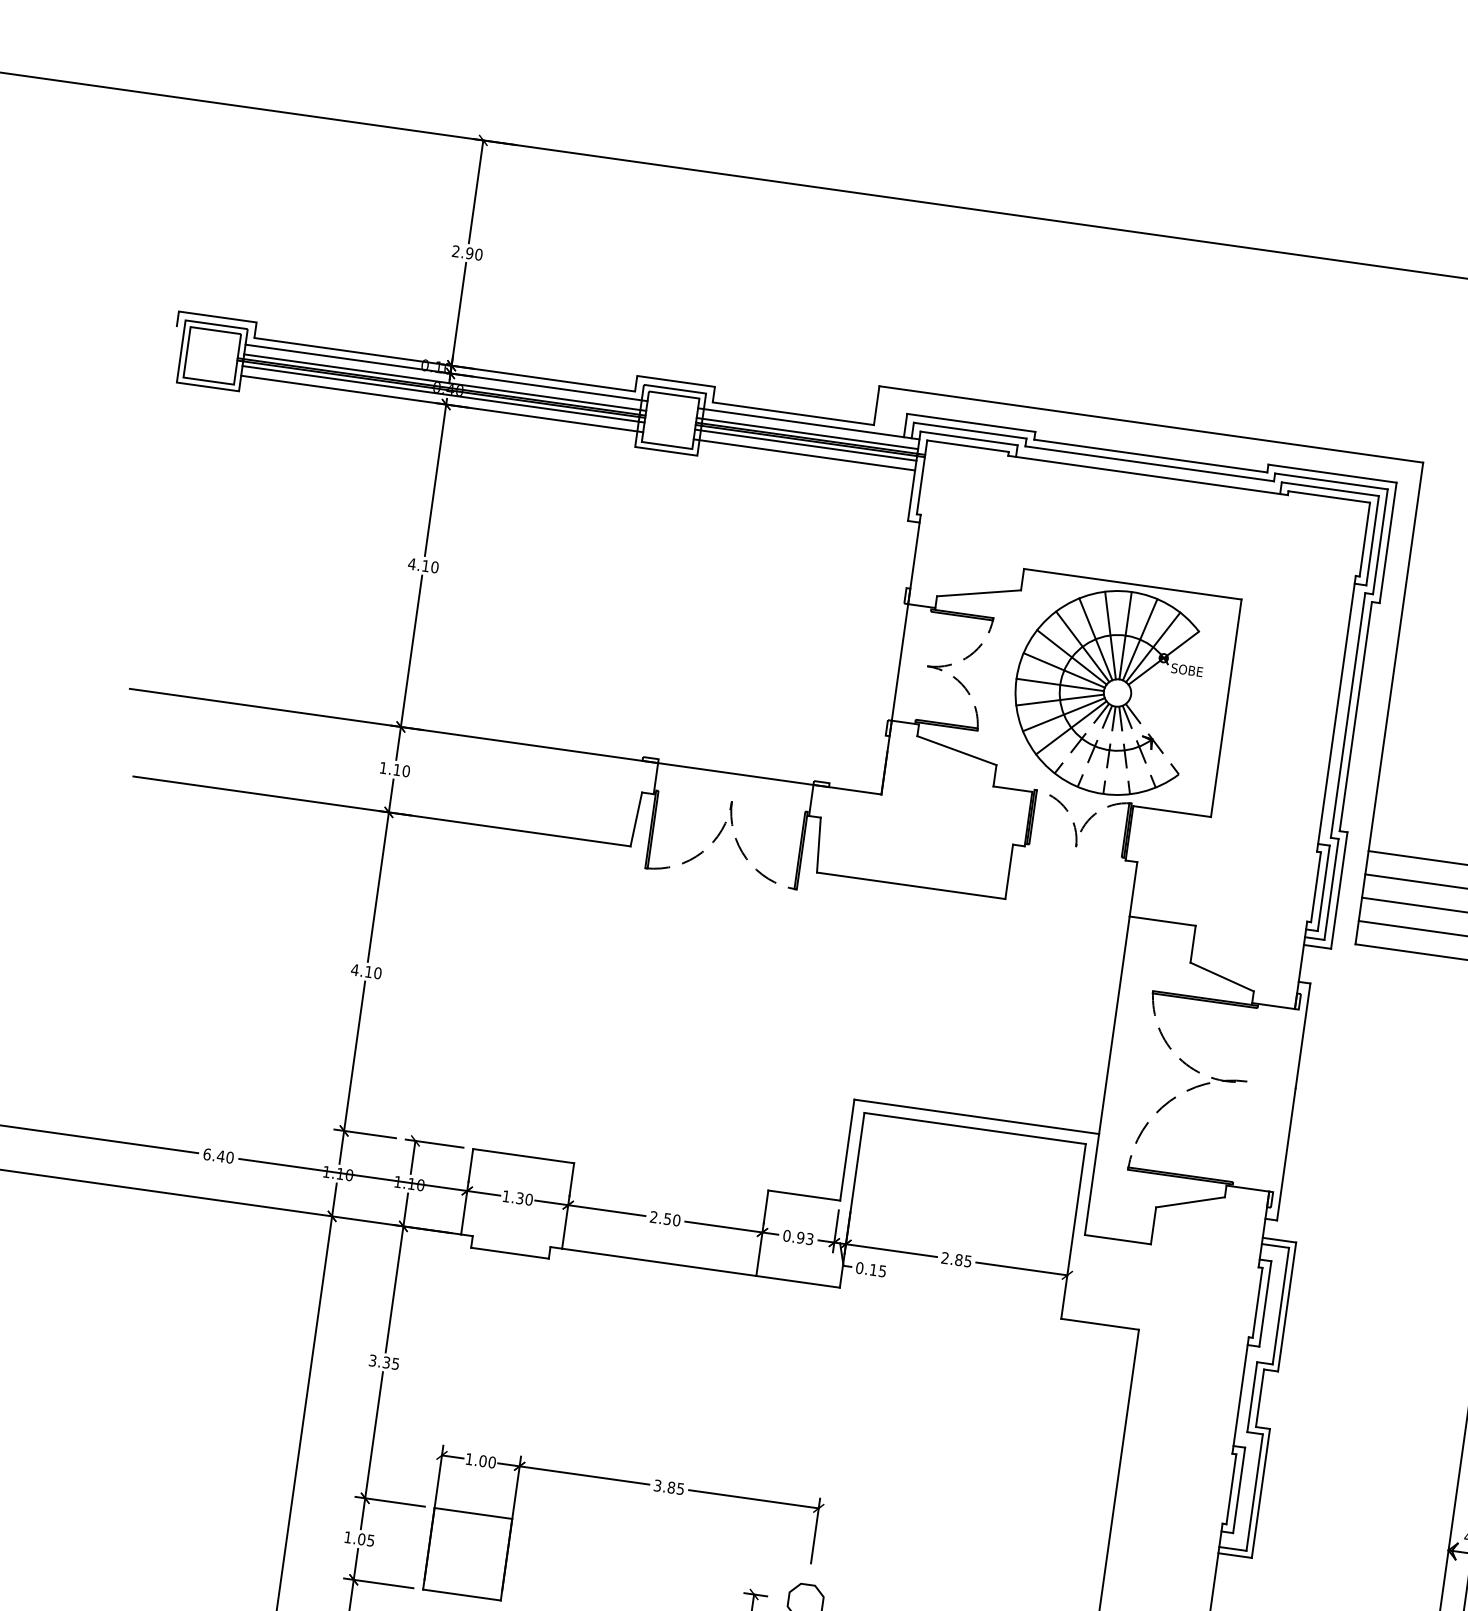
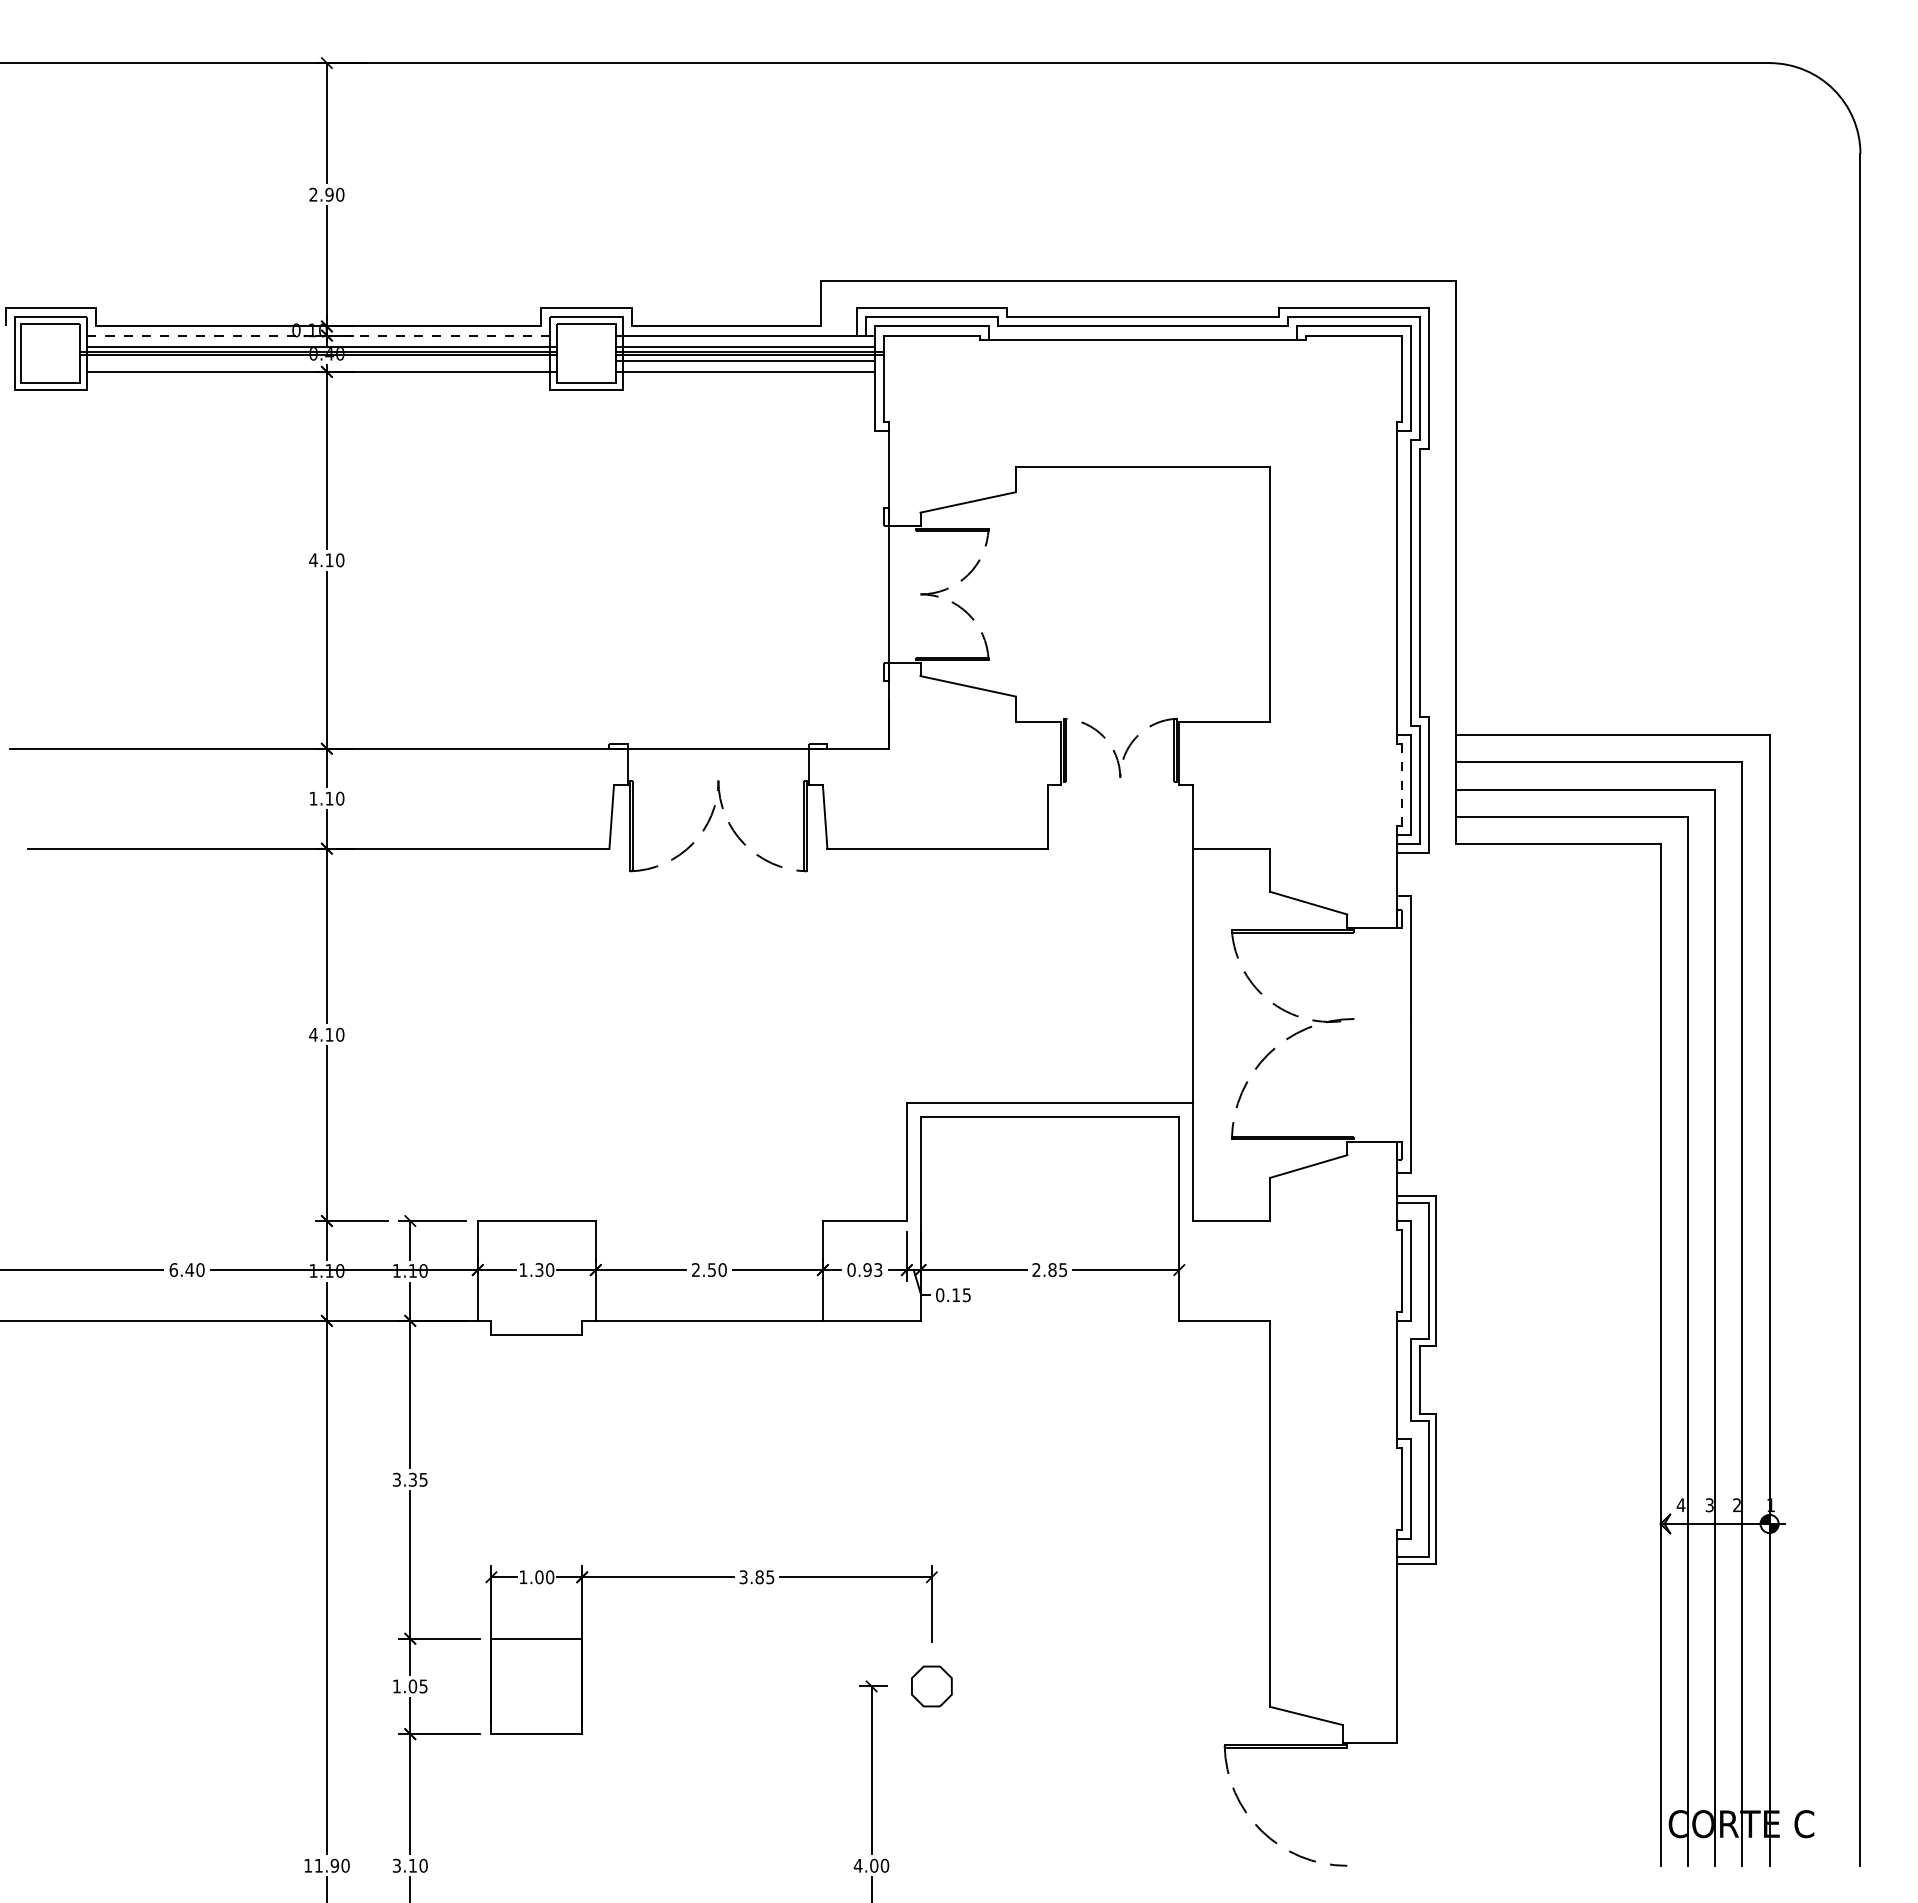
line: (446, 372) -> (322, 335), solid -> dashed
line: (443, 394) -> (322, 360), removed
part: (1106, 691) -> (1130, 594), removed
line: (1315, 887) -> (1401, 785), solid -> dashed

